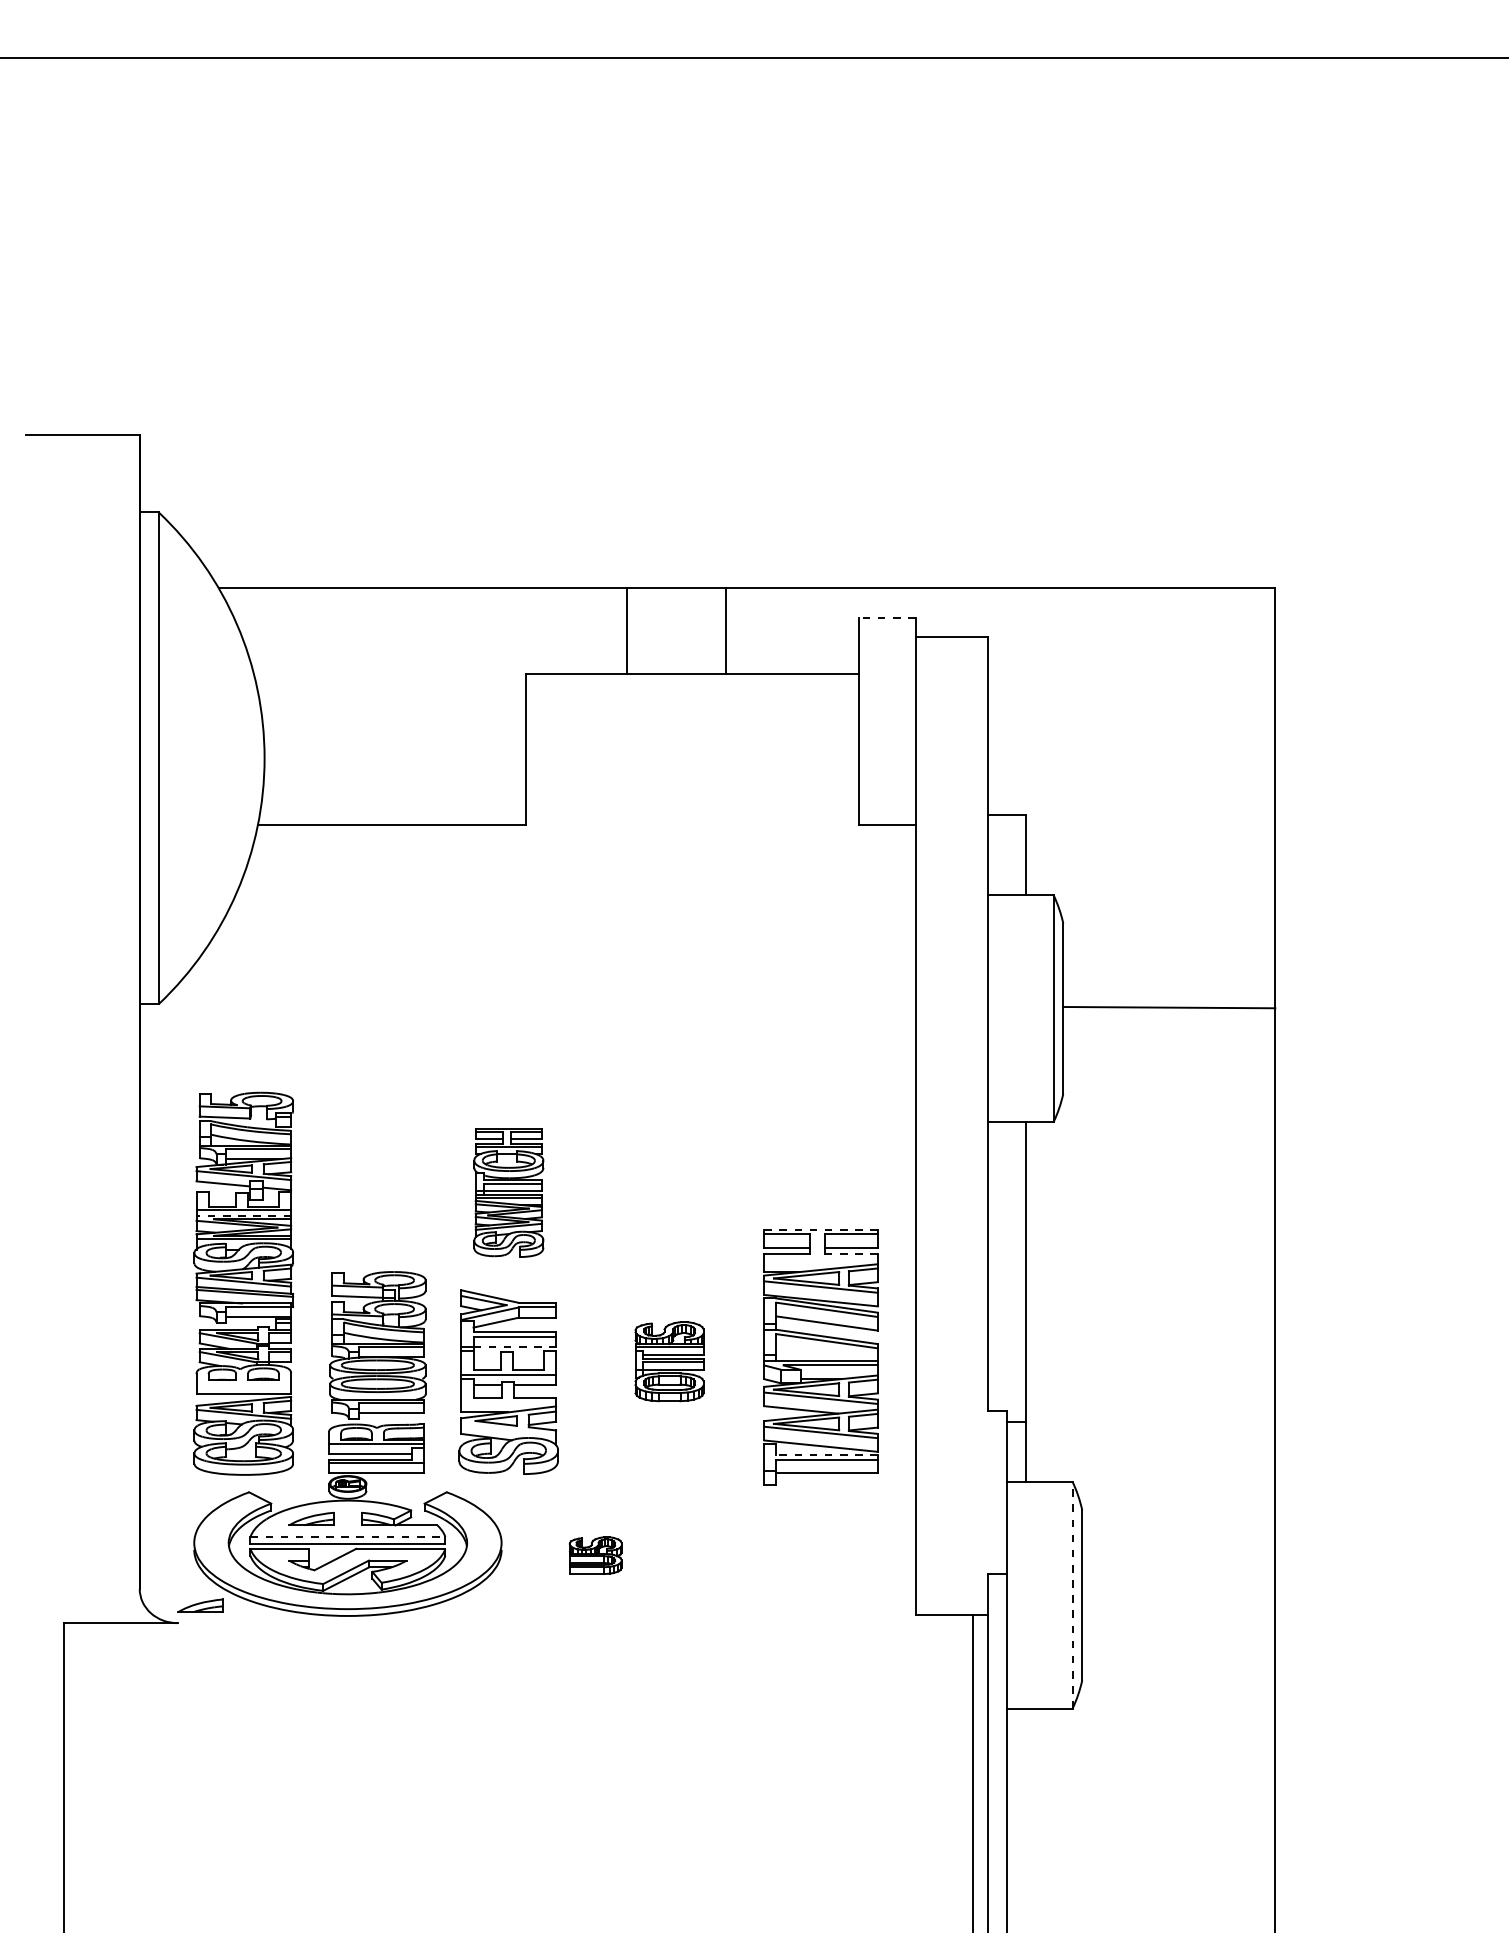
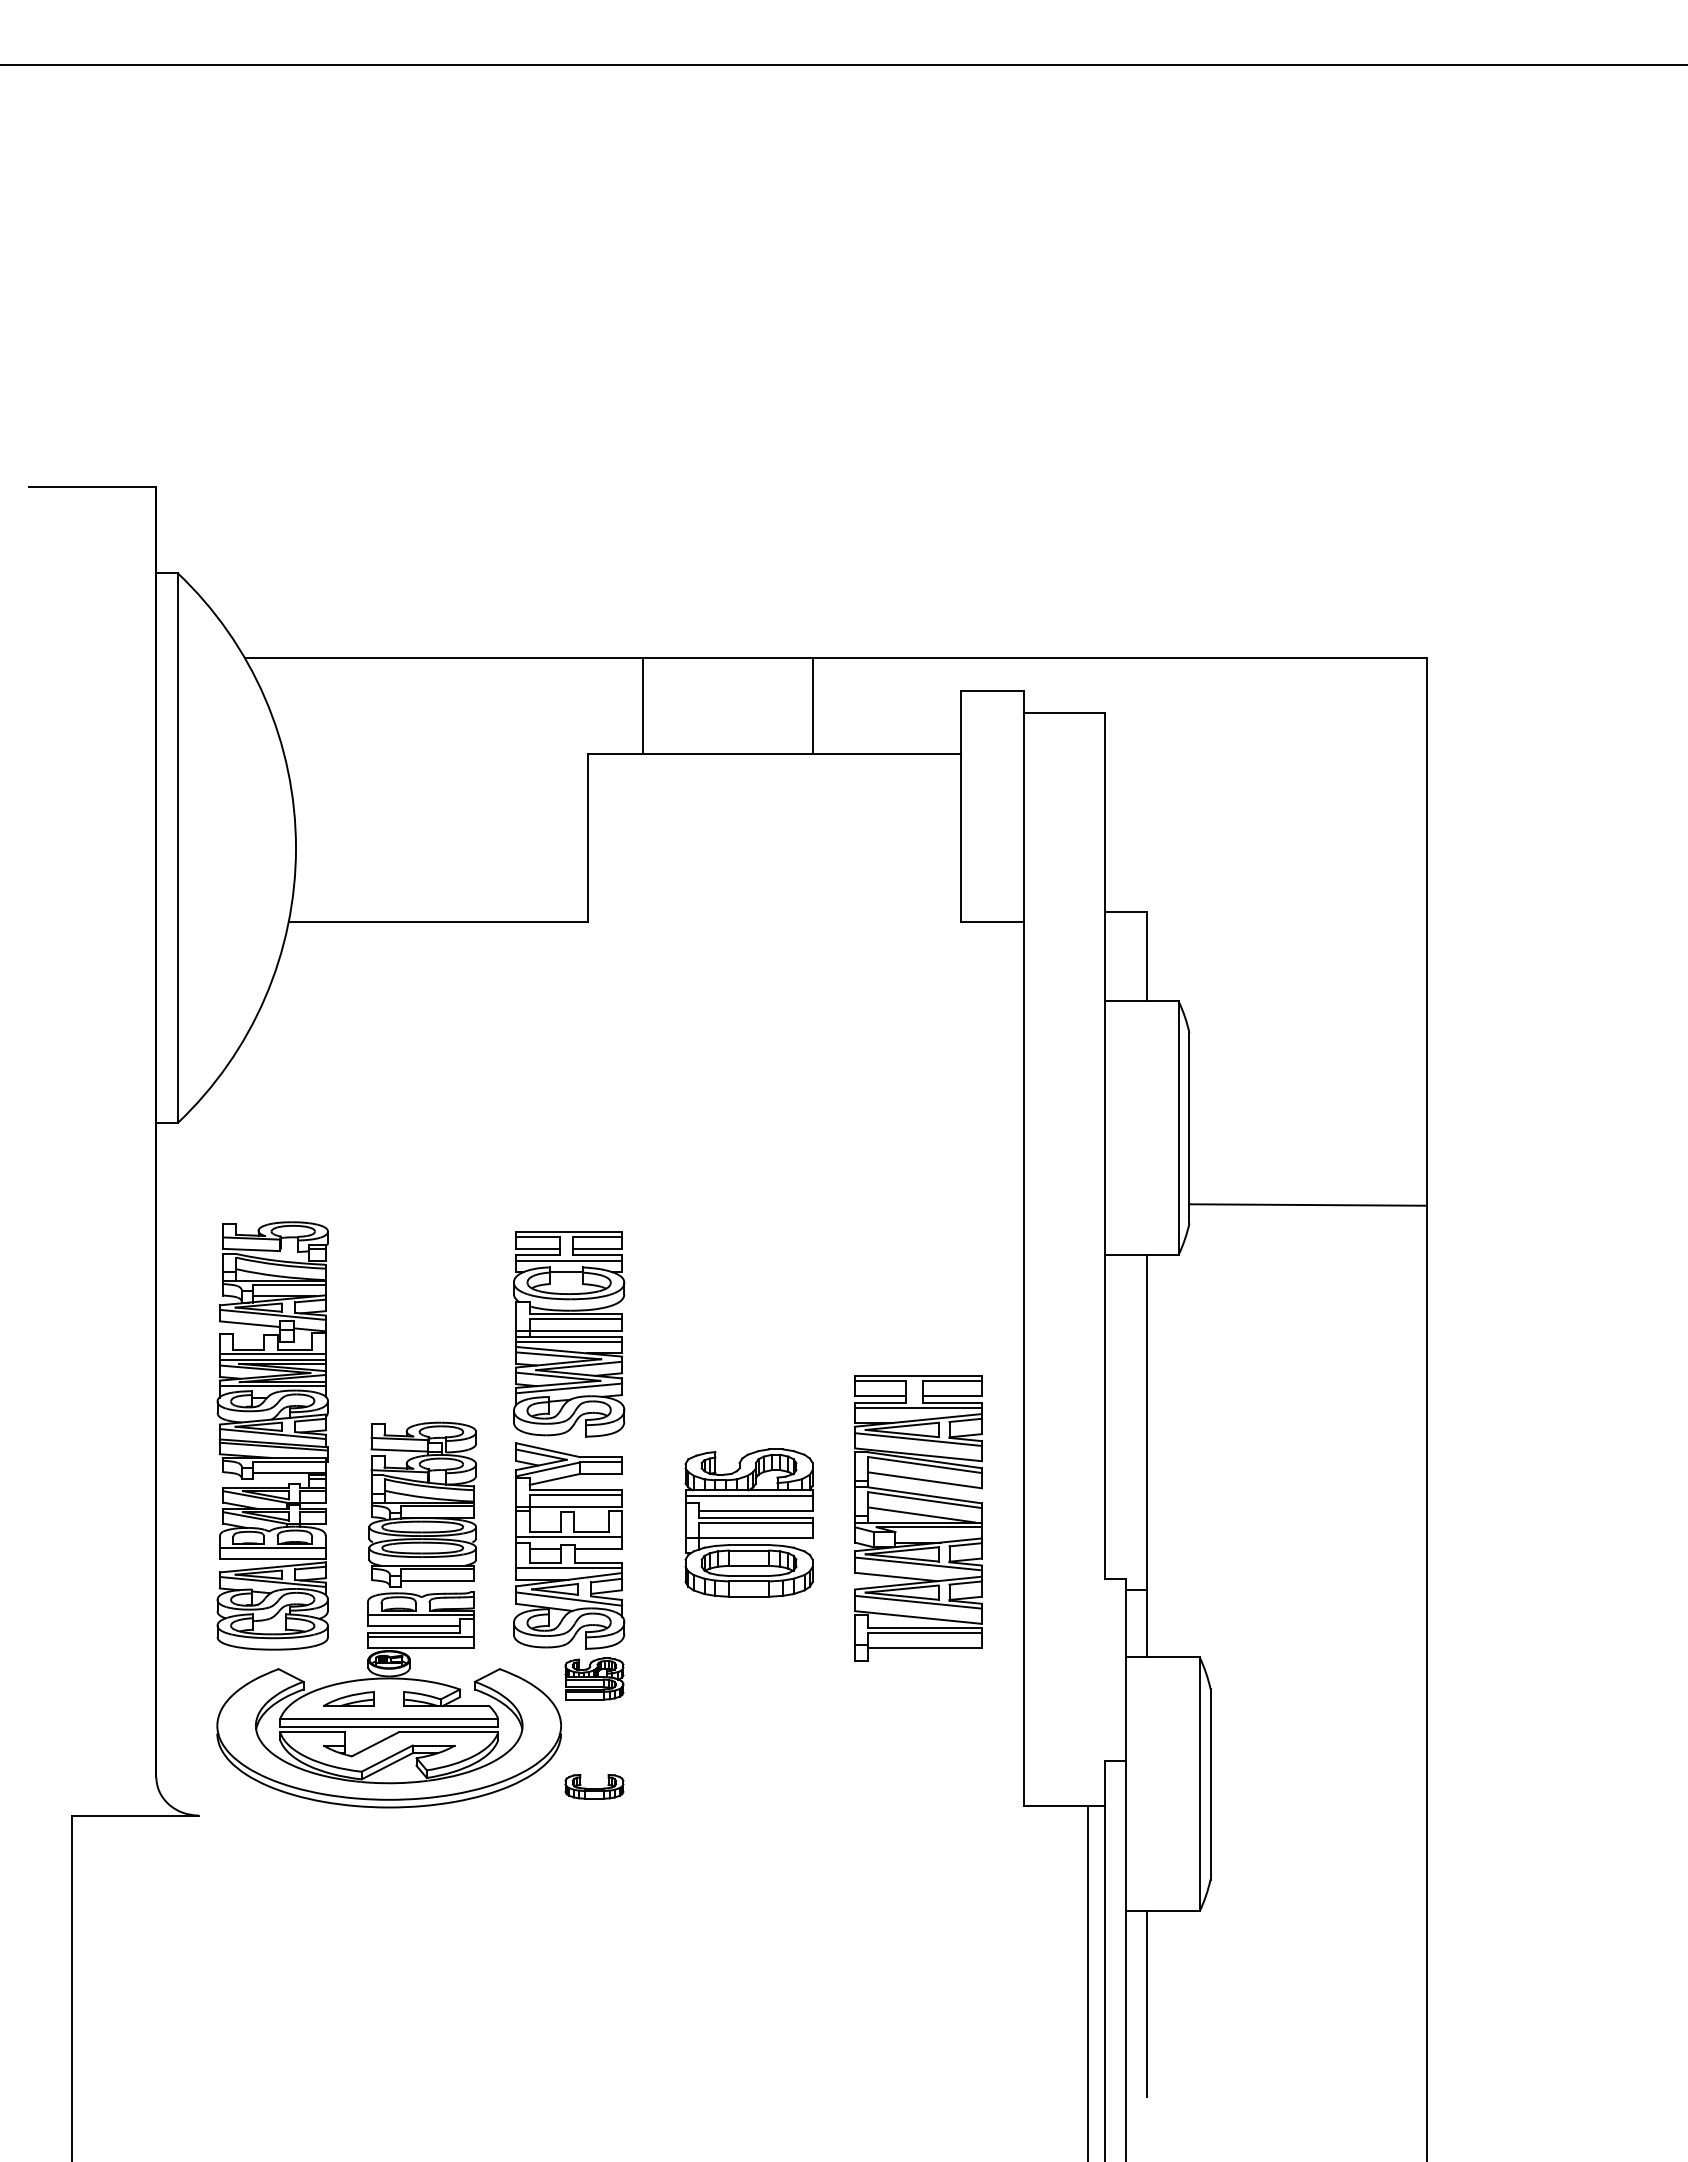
line: (887, 617) -> (992, 690), dashed -> solid
line: (627, 630) -> (643, 705), moved
line: (1168, 1007) -> (1307, 1204), moved
part: (509, 1193) -> (569, 1334), size x1.43
line: (243, 1215) -> (272, 1359), dashed -> solid
line: (821, 1229) -> (918, 1375), dashed -> solid
line: (851, 1253) -> (952, 1402), dashed -> solid
line: (821, 1258) -> (918, 1407), added
line: (515, 1346) -> (576, 1506), dashed -> solid
line: (823, 1354) -> (921, 1514), added
part: (669, 1361) -> (748, 1522), size x1.67
line: (243, 1383) -> (272, 1547), added
line: (509, 1402) -> (569, 1568), added
line: (509, 1429) -> (569, 1598), added
line: (827, 1455) -> (925, 1627), dashed -> solid
line: (348, 1537) -> (389, 1719), dashed -> solid
part: (595, 1555) -> (594, 1678), moved
line: (1072, 1594) -> (1199, 1783), dashed -> solid
part: (531, 1597) -> (594, 1786), added
part: (200, 1605) -> (224, 1795), removed
line: (1025, 1792) -> (1147, 2004), added

